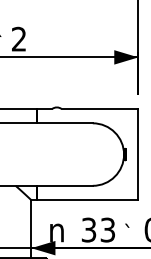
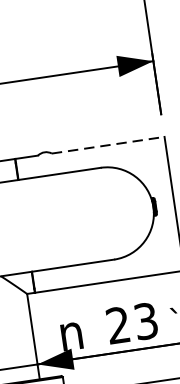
line: (100, 108) -> (108, 144), solid -> dashed
text: (88, 230) -> (117, 326), 33 -> 23

